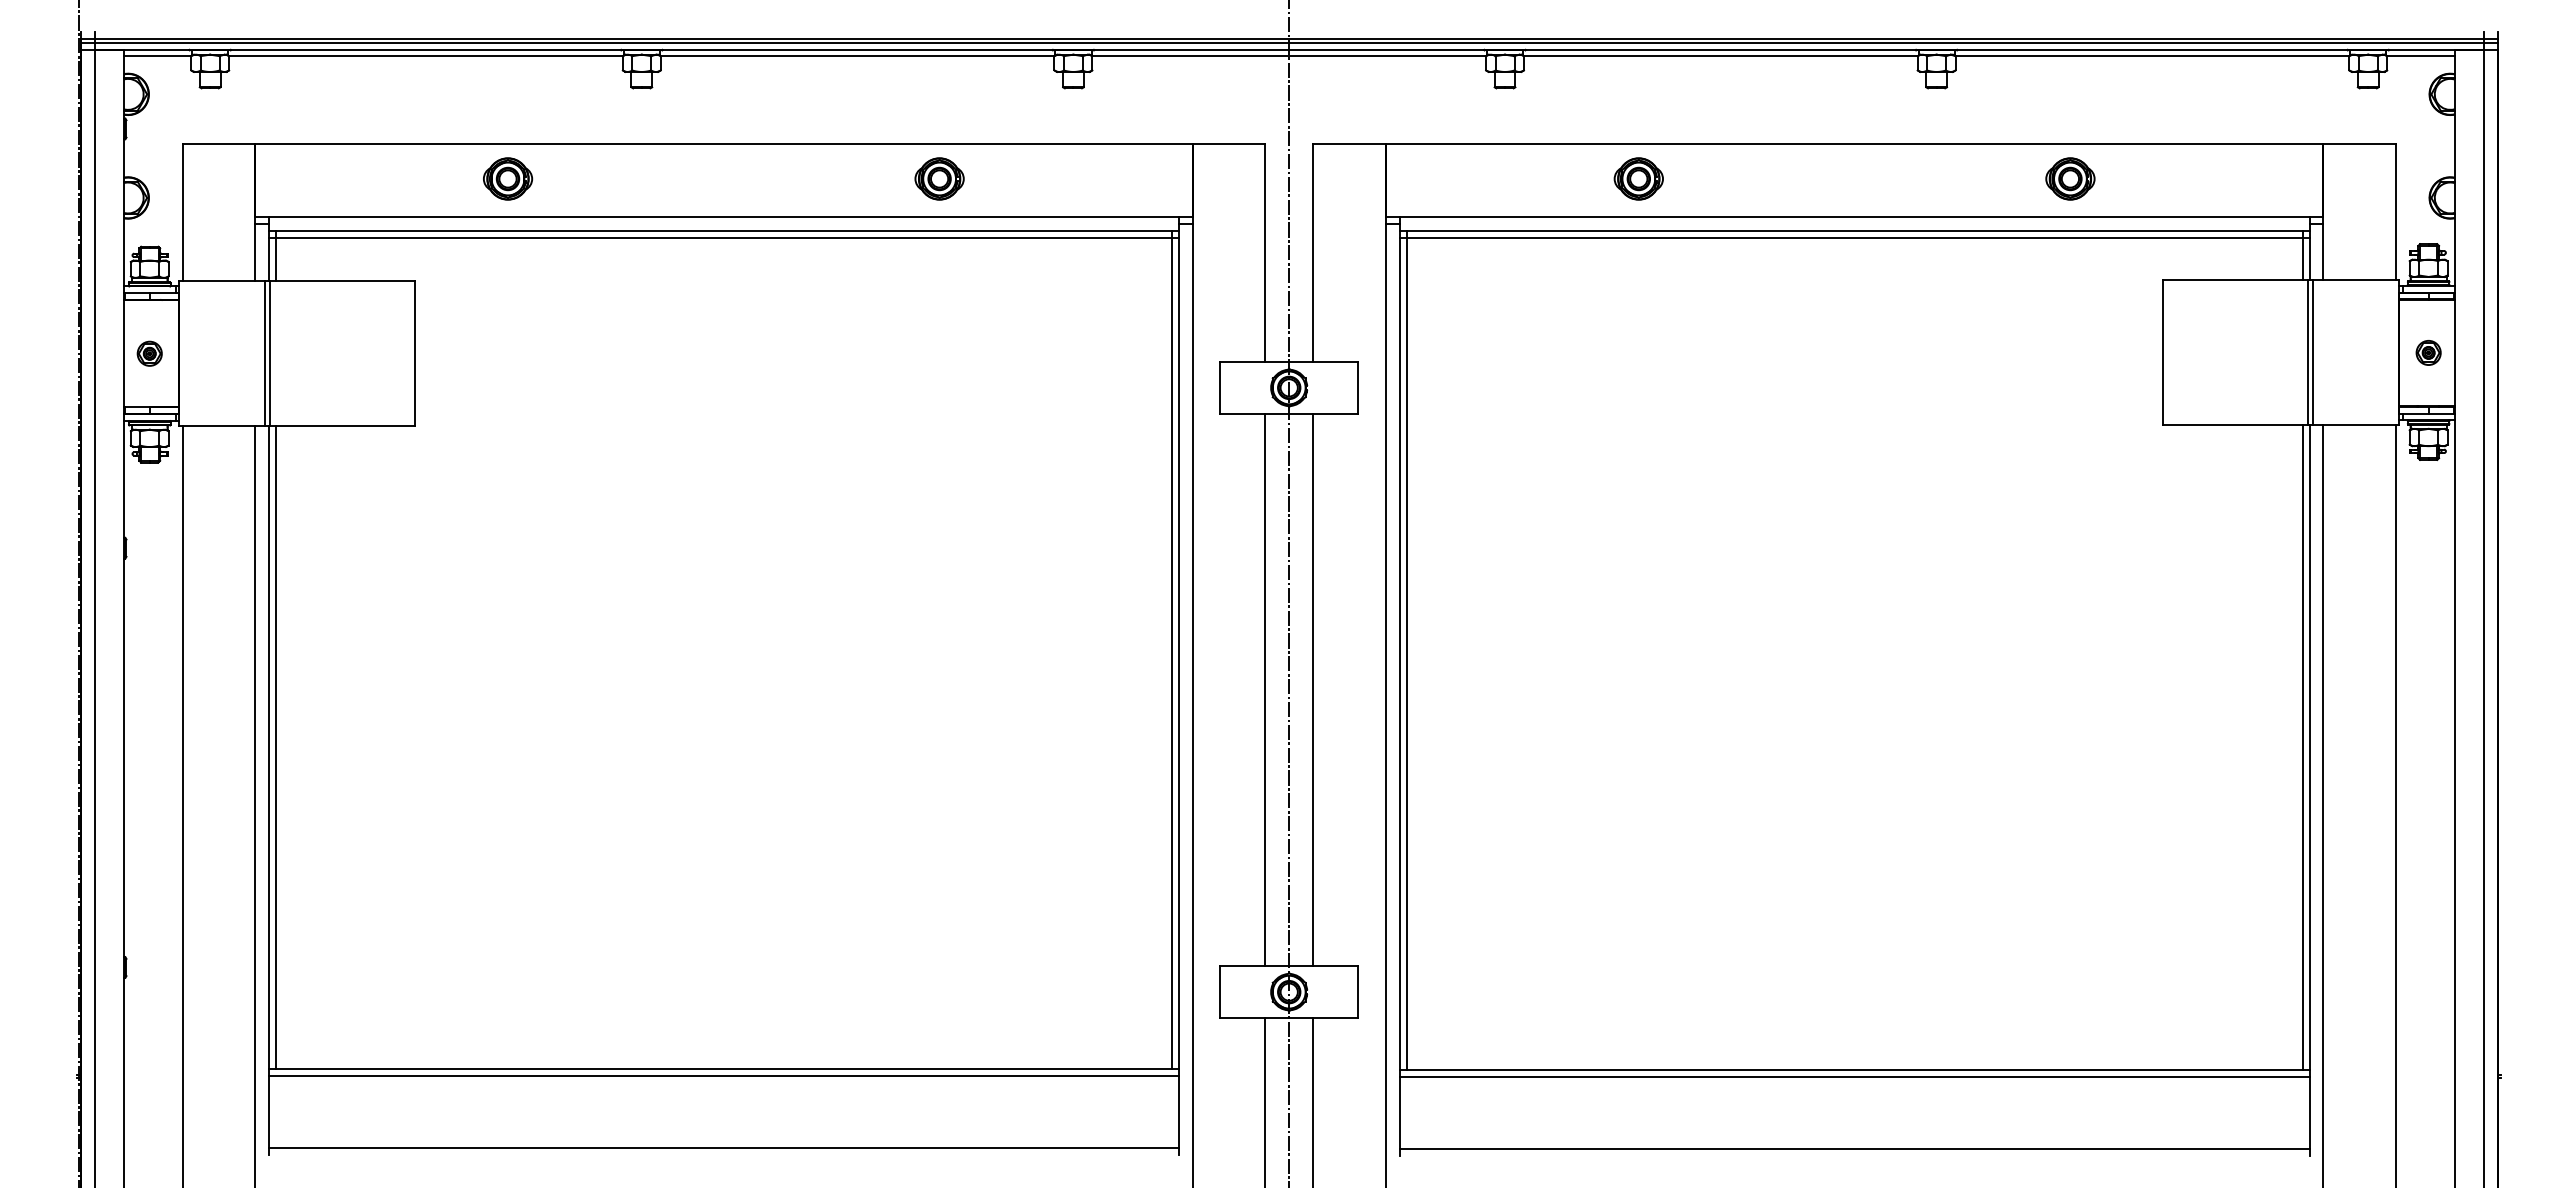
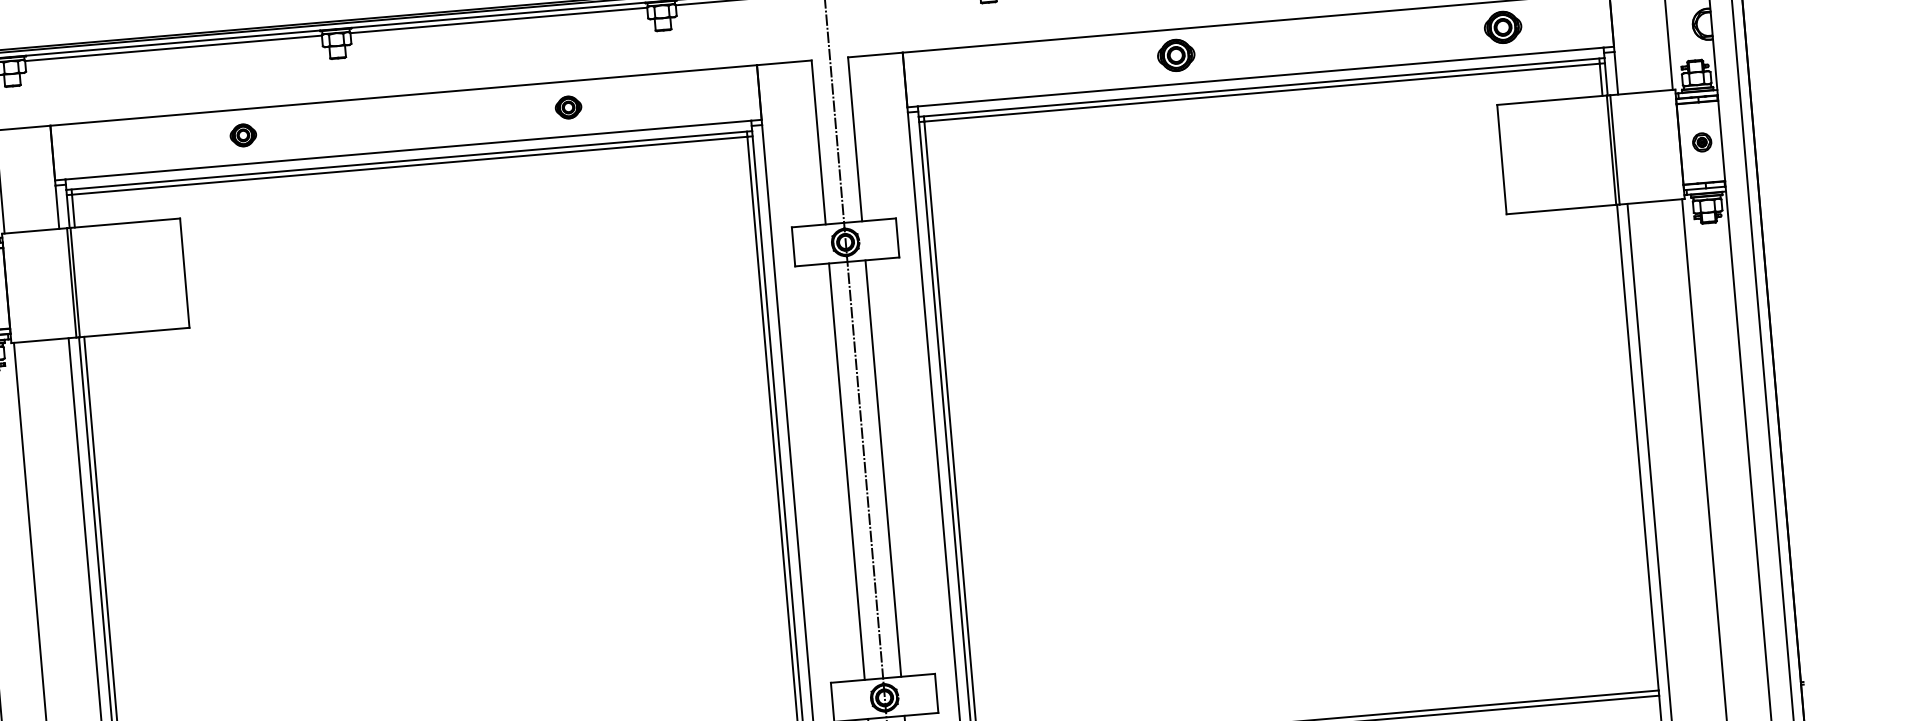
part: (508, 178) -> (243, 135), size x0.7
part: (939, 178) -> (568, 107), size x0.7
part: (1638, 178) -> (1175, 55), moved
part: (2070, 178) -> (1503, 27), moved
line: (2302, 747) -> (1632, 447), removed

